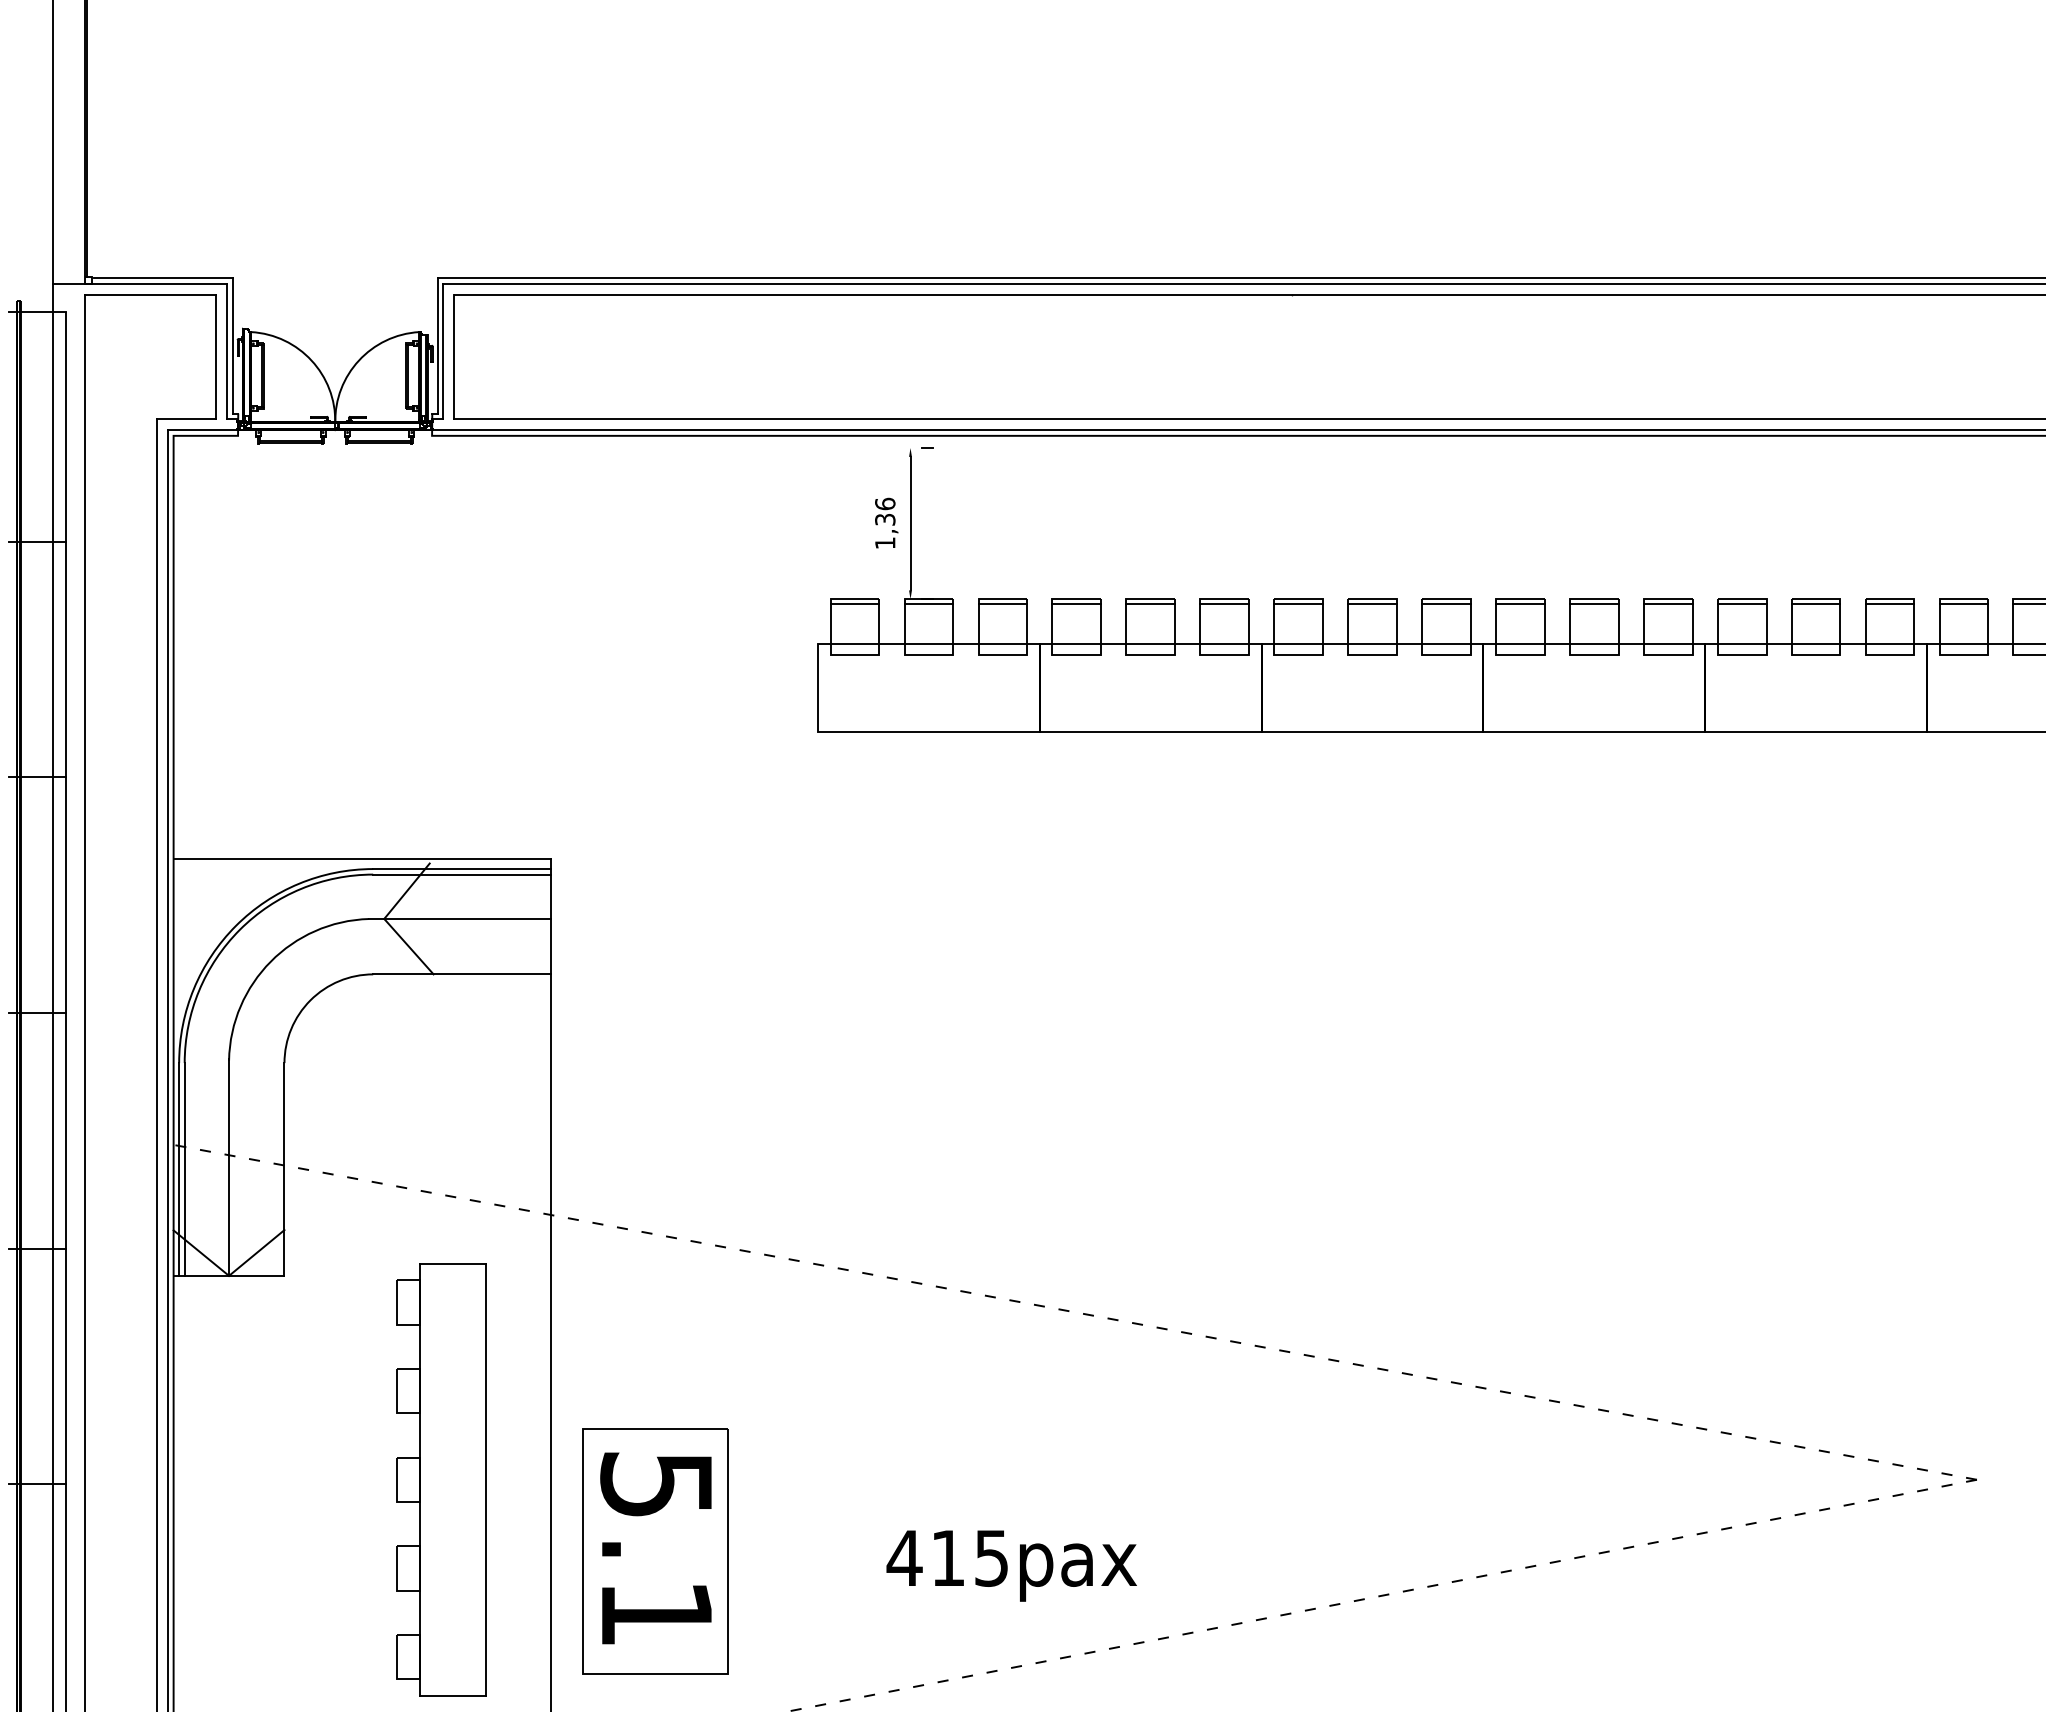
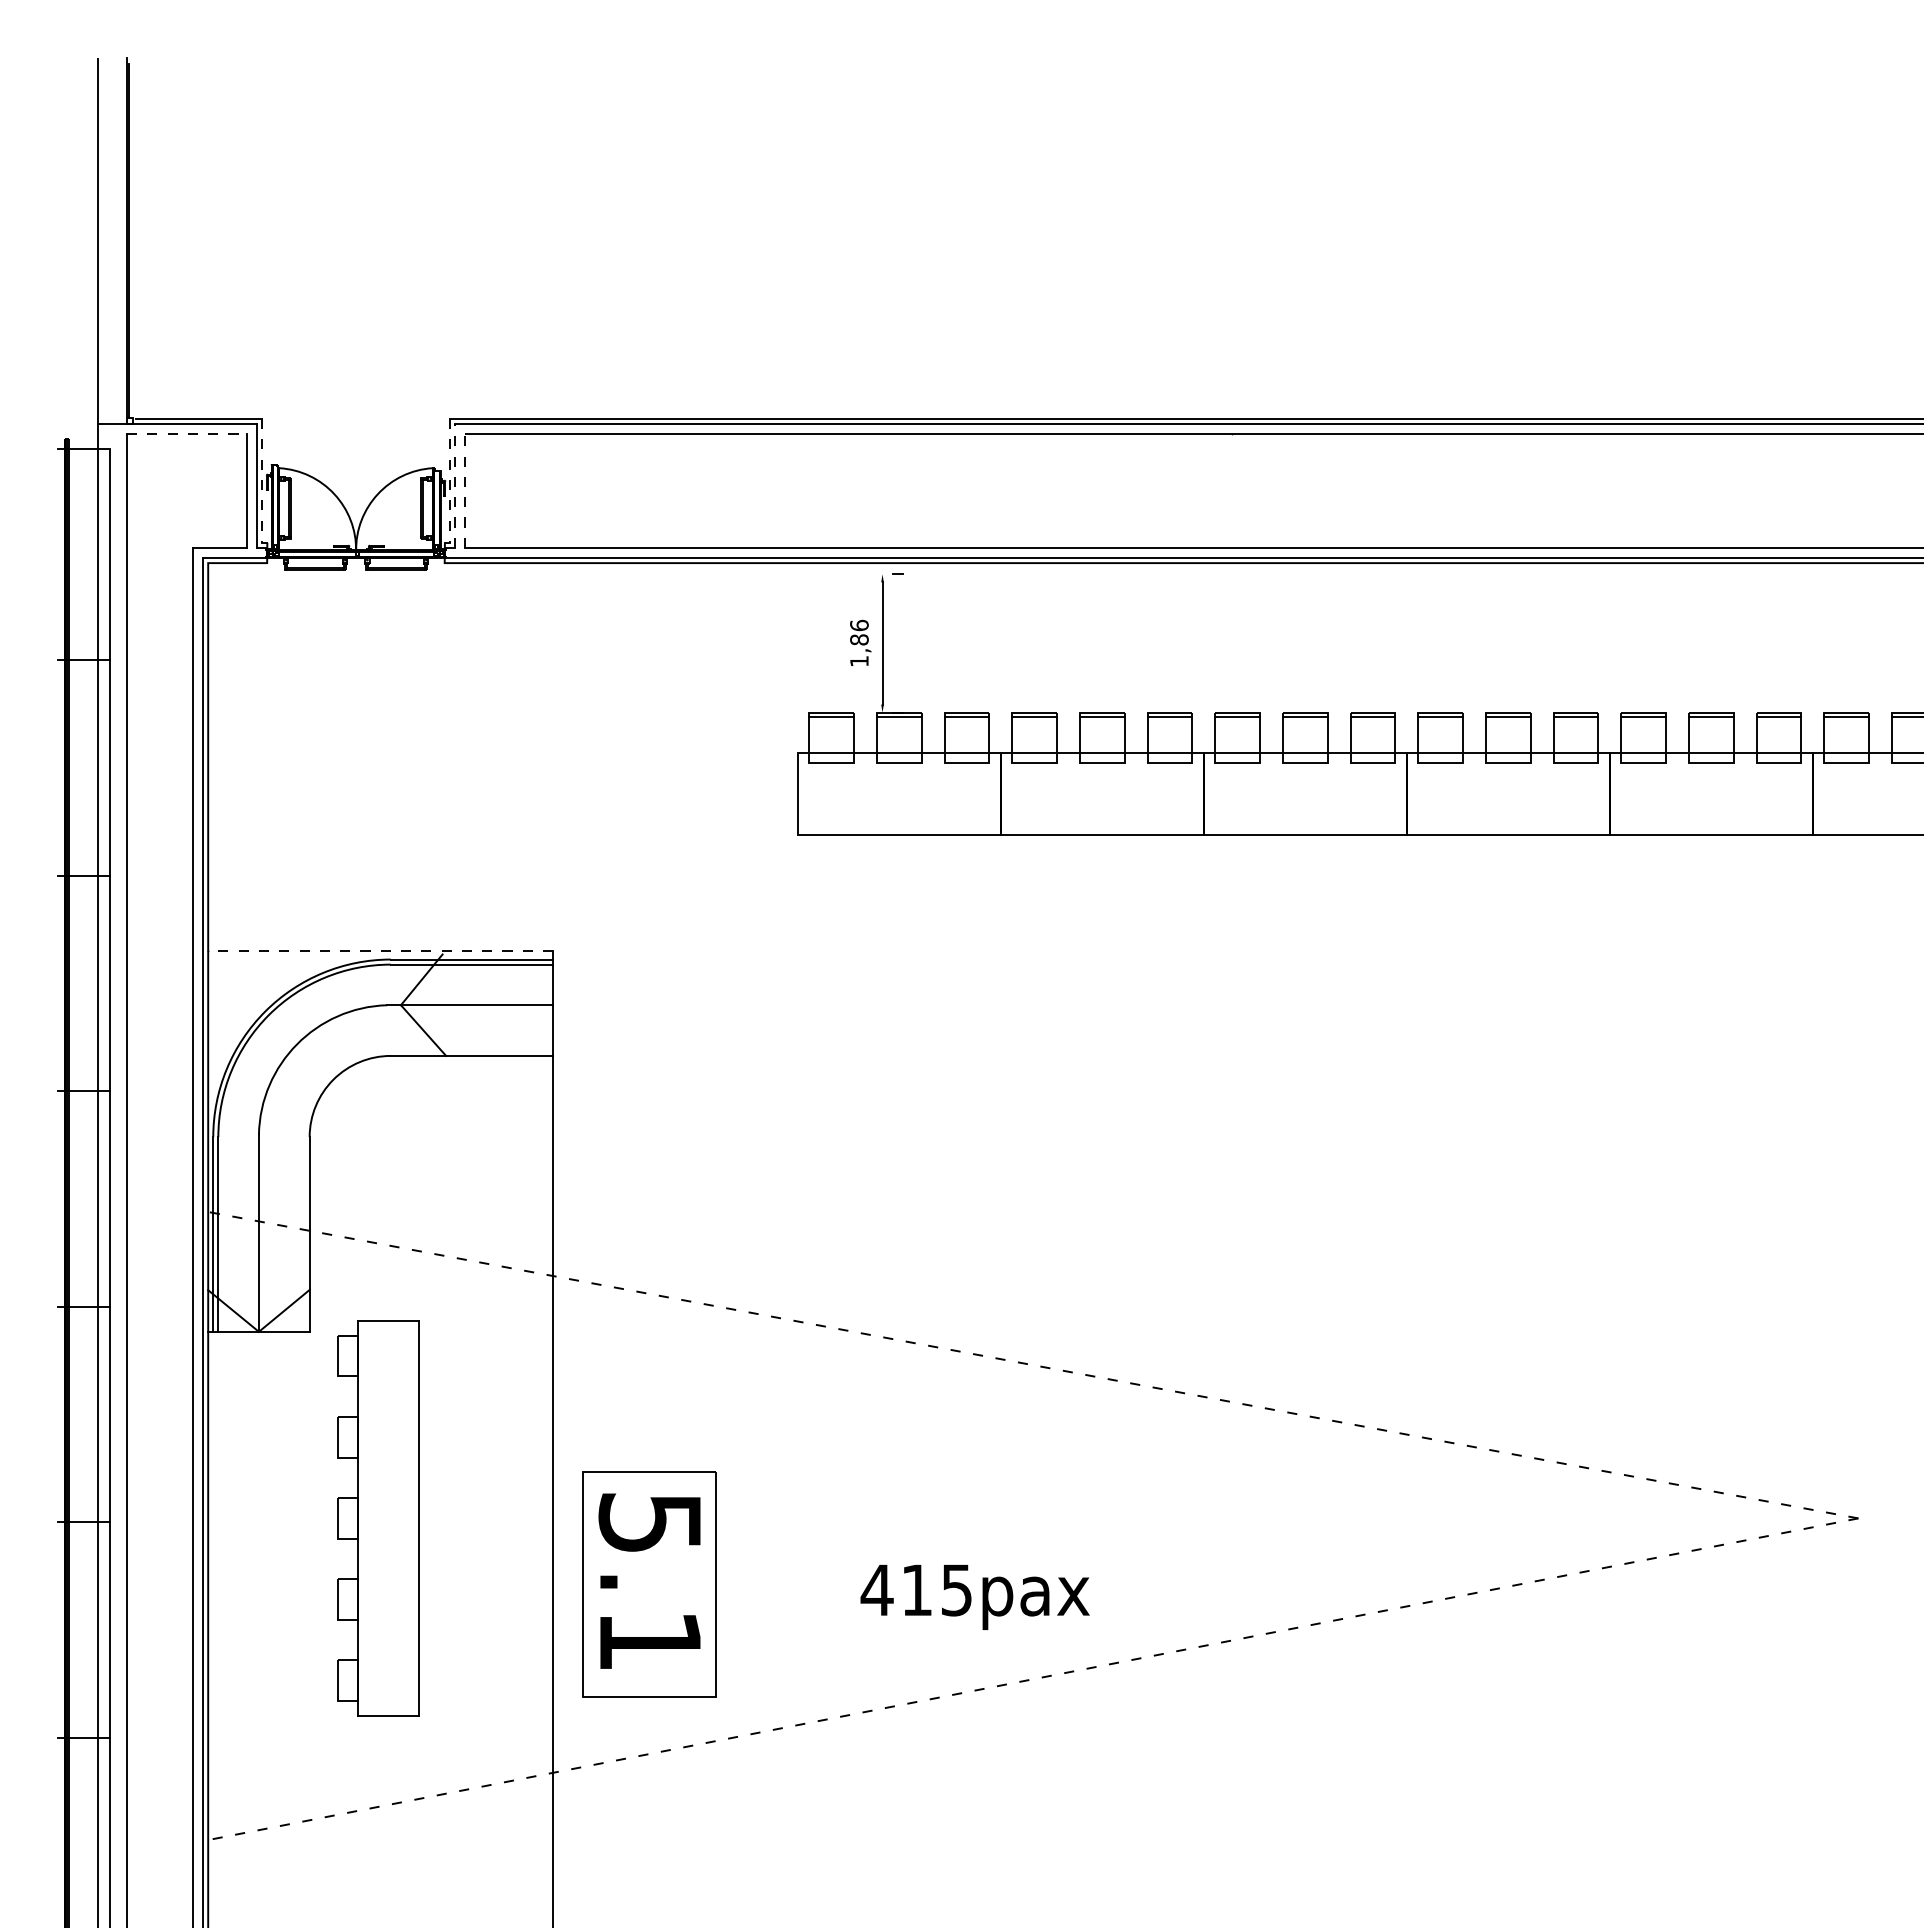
line: (150, 295) -> (187, 434), solid -> dashed
line: (232, 345) -> (262, 480), solid -> dashed
line: (437, 345) -> (449, 480), solid -> dashed
line: (443, 352) -> (455, 486), solid -> dashed
line: (454, 357) -> (465, 491), solid -> dashed
text: (885, 519) -> (859, 639), 1,36 -> 1,86
line: (361, 859) -> (380, 950), solid -> dashed
part: (441, 1479) -> (378, 1518), moved

